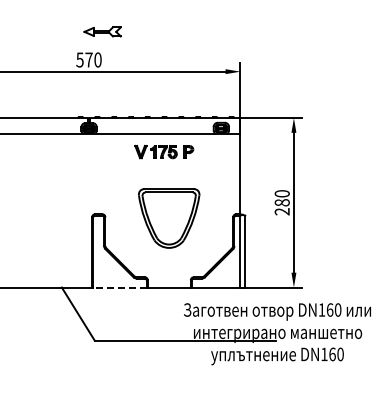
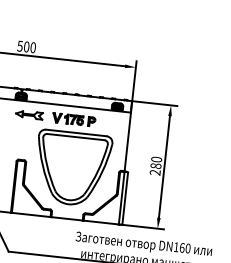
part: (102, 31) -> (29, 114), moved
text: (88, 59) -> (26, 46), 570 -> 500
part: (168, 218) -> (71, 168), size x1.67
line: (119, 287) -> (30, 214), dashed -> solid

